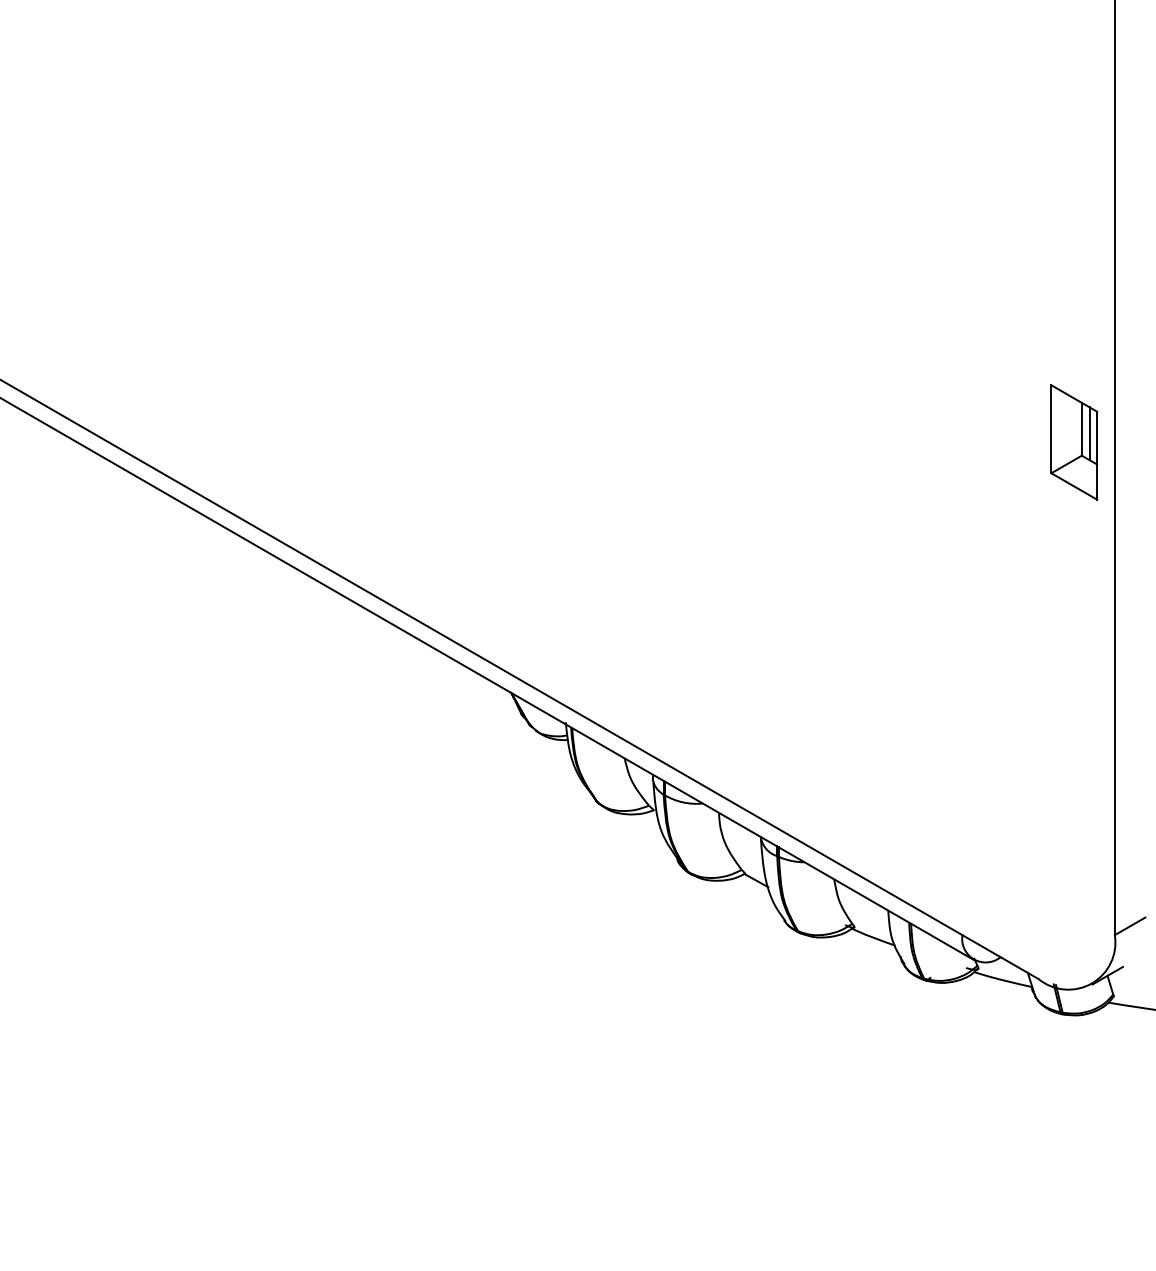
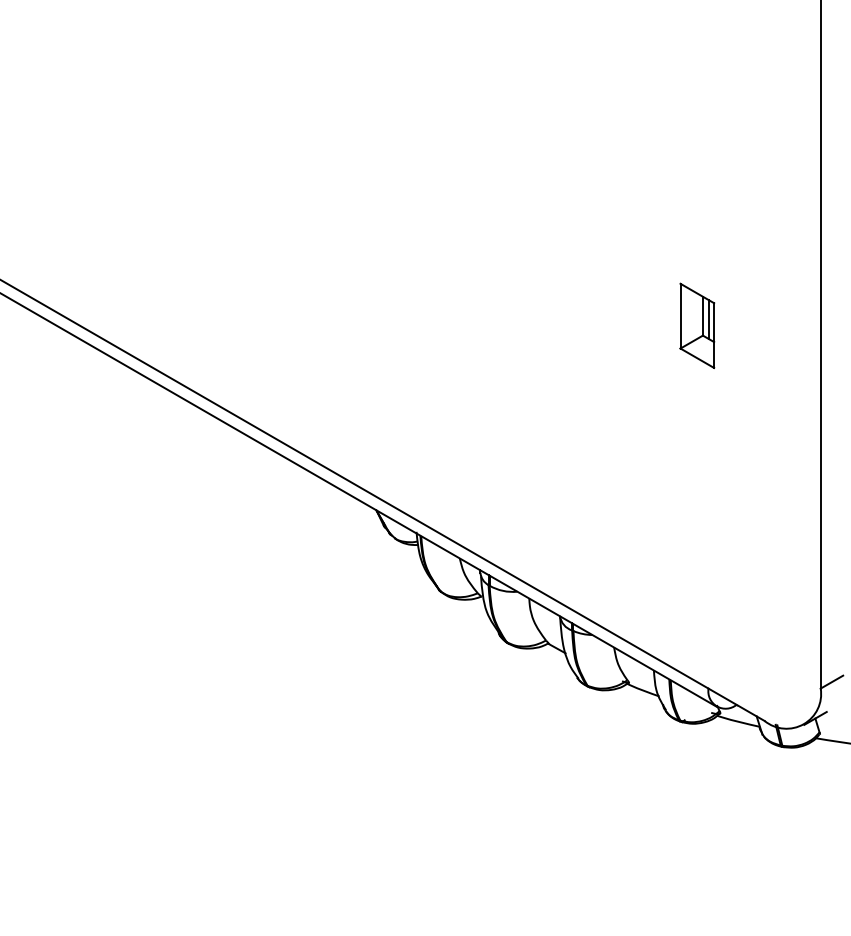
part: (1074, 442) -> (697, 325), moved

